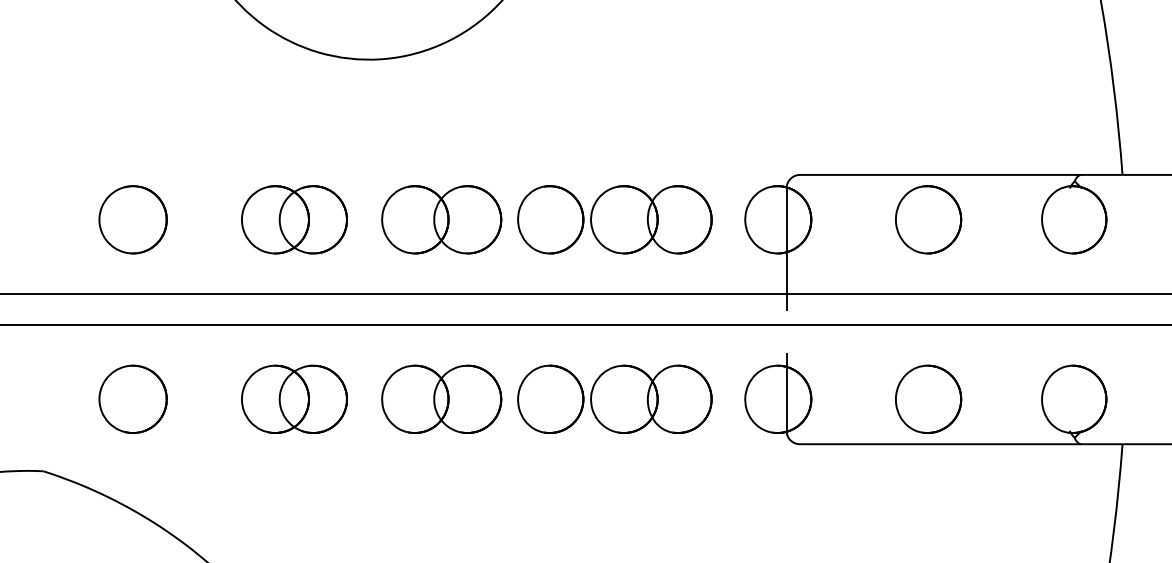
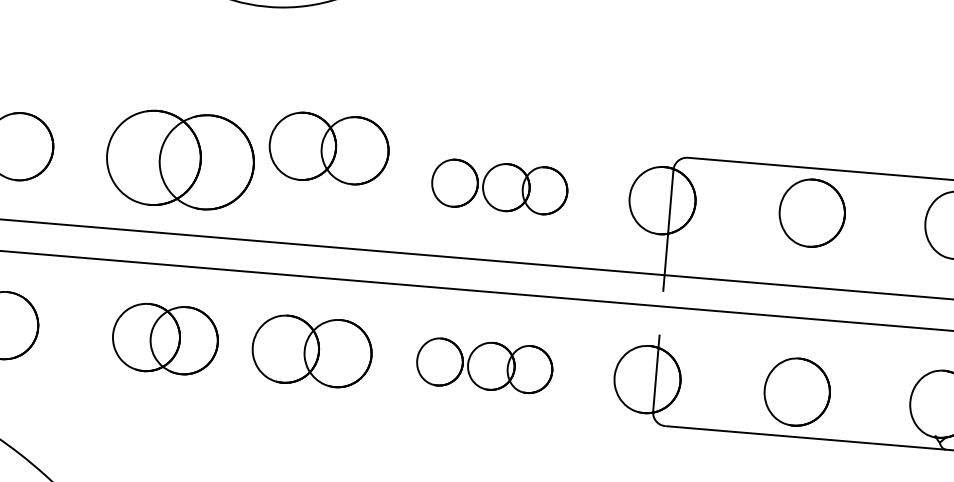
part: (294, 219) -> (180, 159), size x1.4
part: (441, 219) -> (328, 148), moved
part: (614, 219) -> (499, 186), size x0.7
part: (614, 398) -> (484, 365), size x0.7

